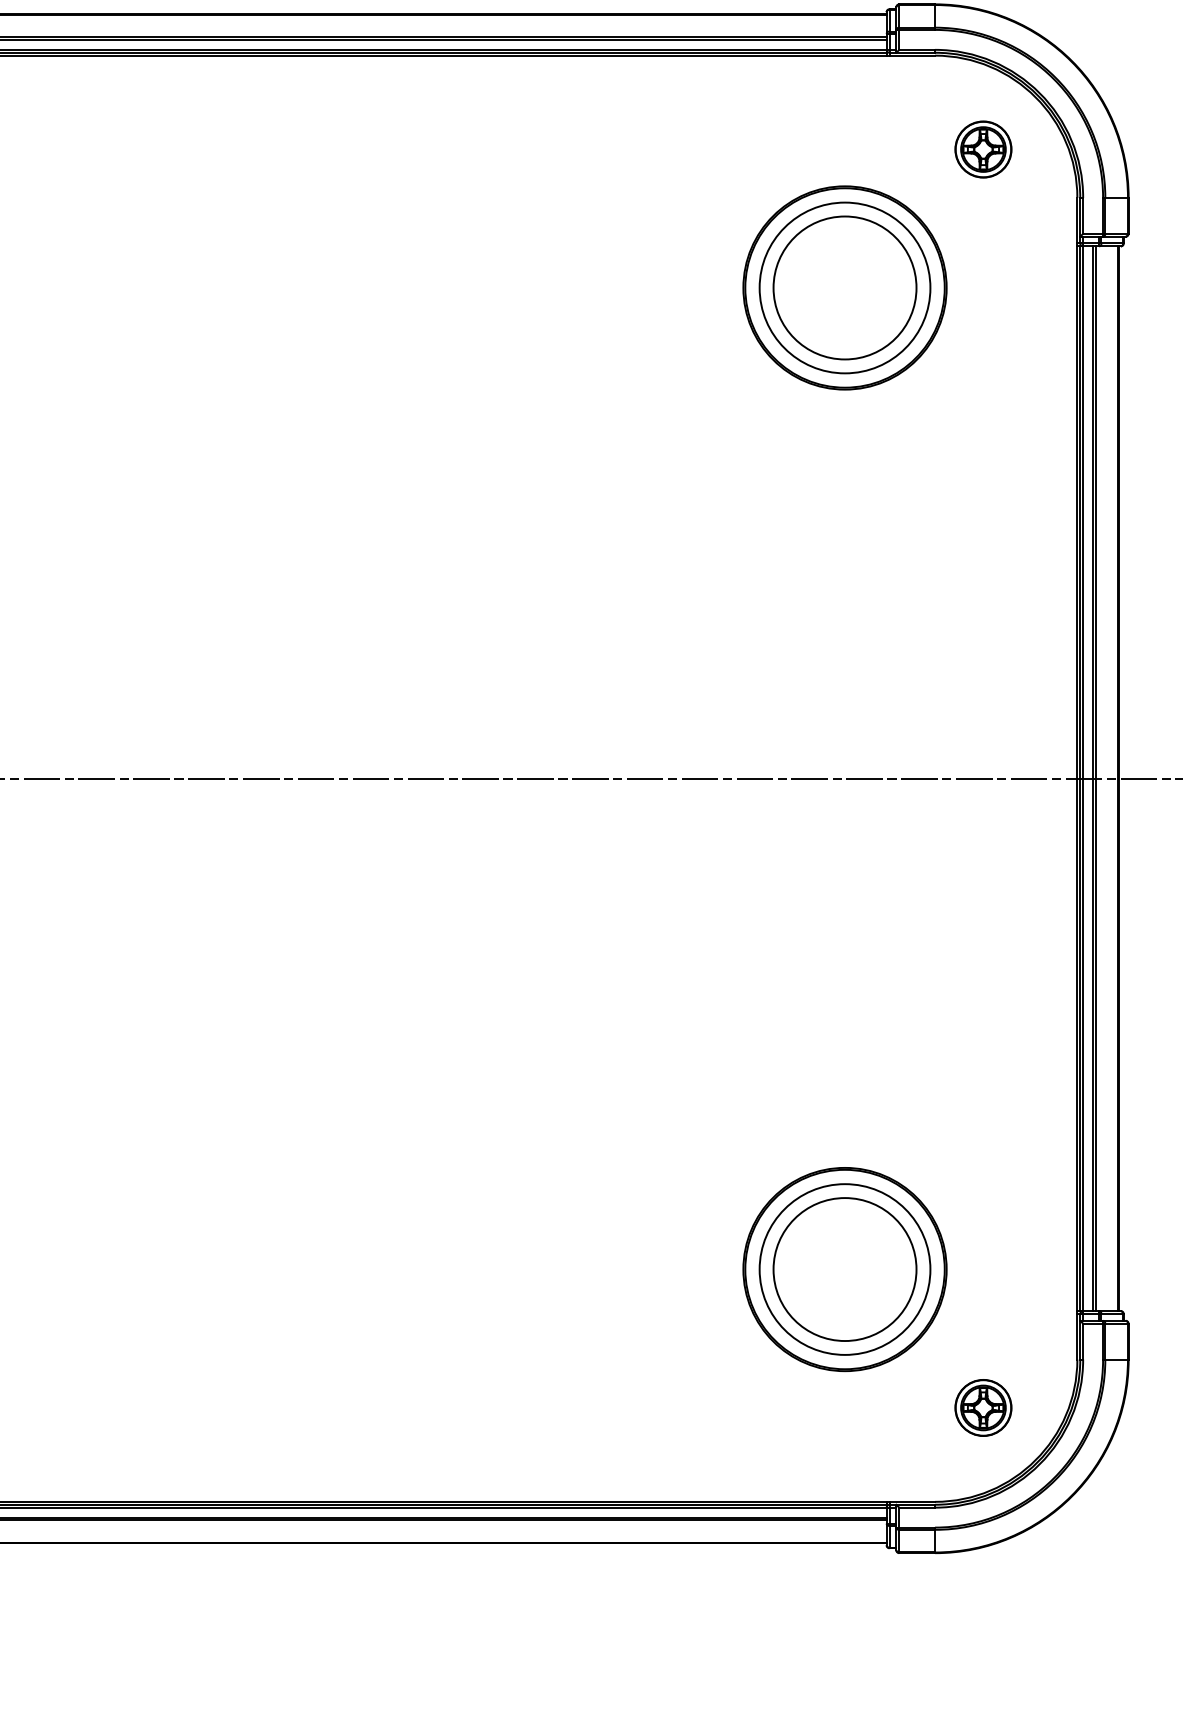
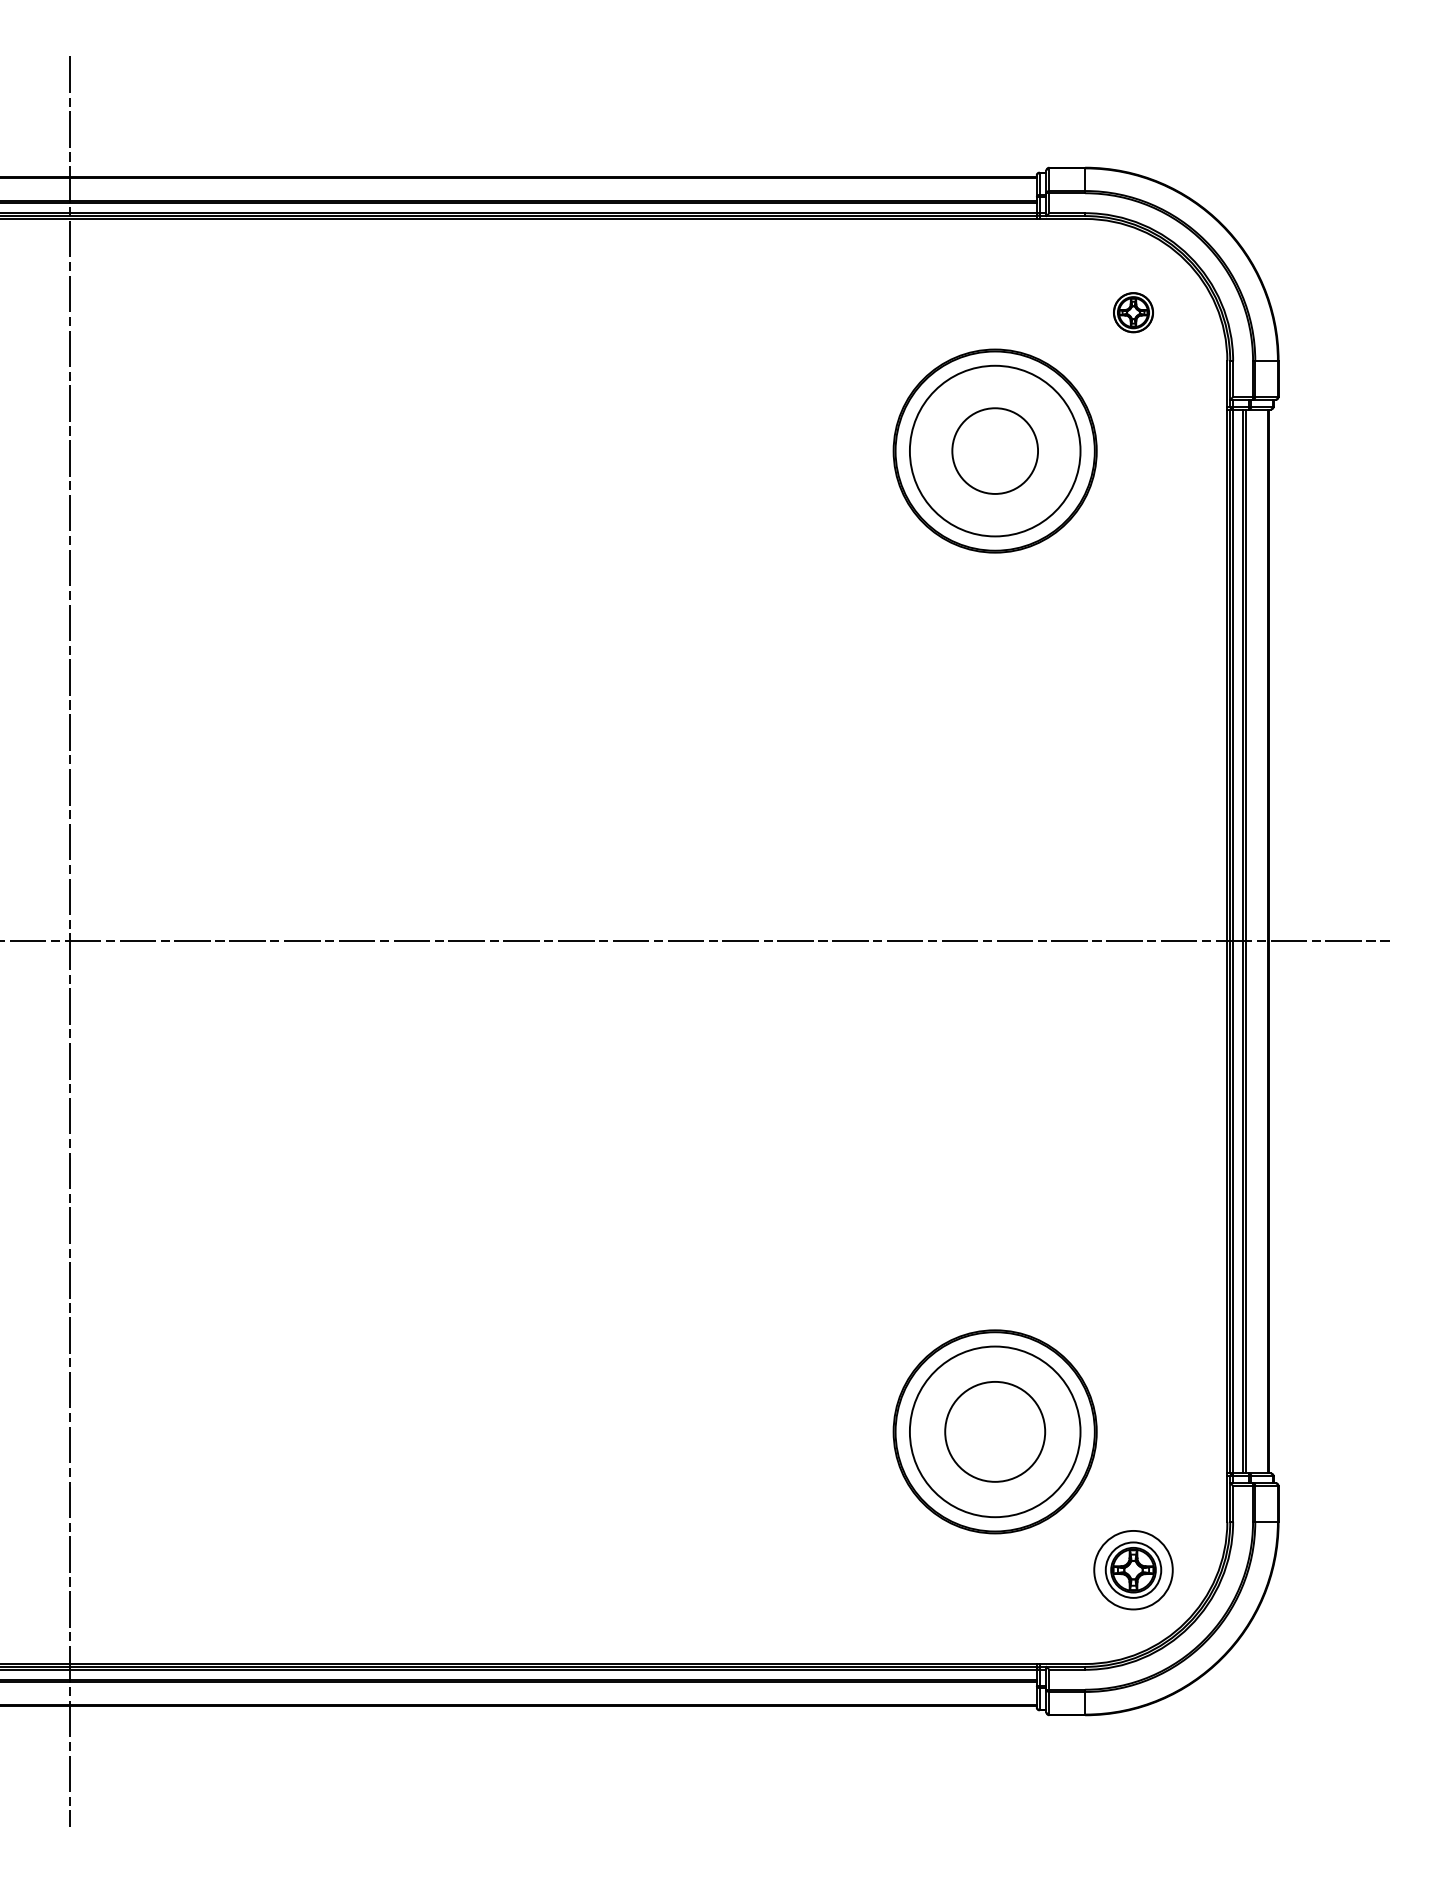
part: (983, 149) -> (1133, 312), size x0.7
circle: (844, 287) -> (994, 450), size x0.6
circle: (844, 1269) -> (994, 1431), size x0.7
circle: (983, 1408) -> (1133, 1570), size x1.4

